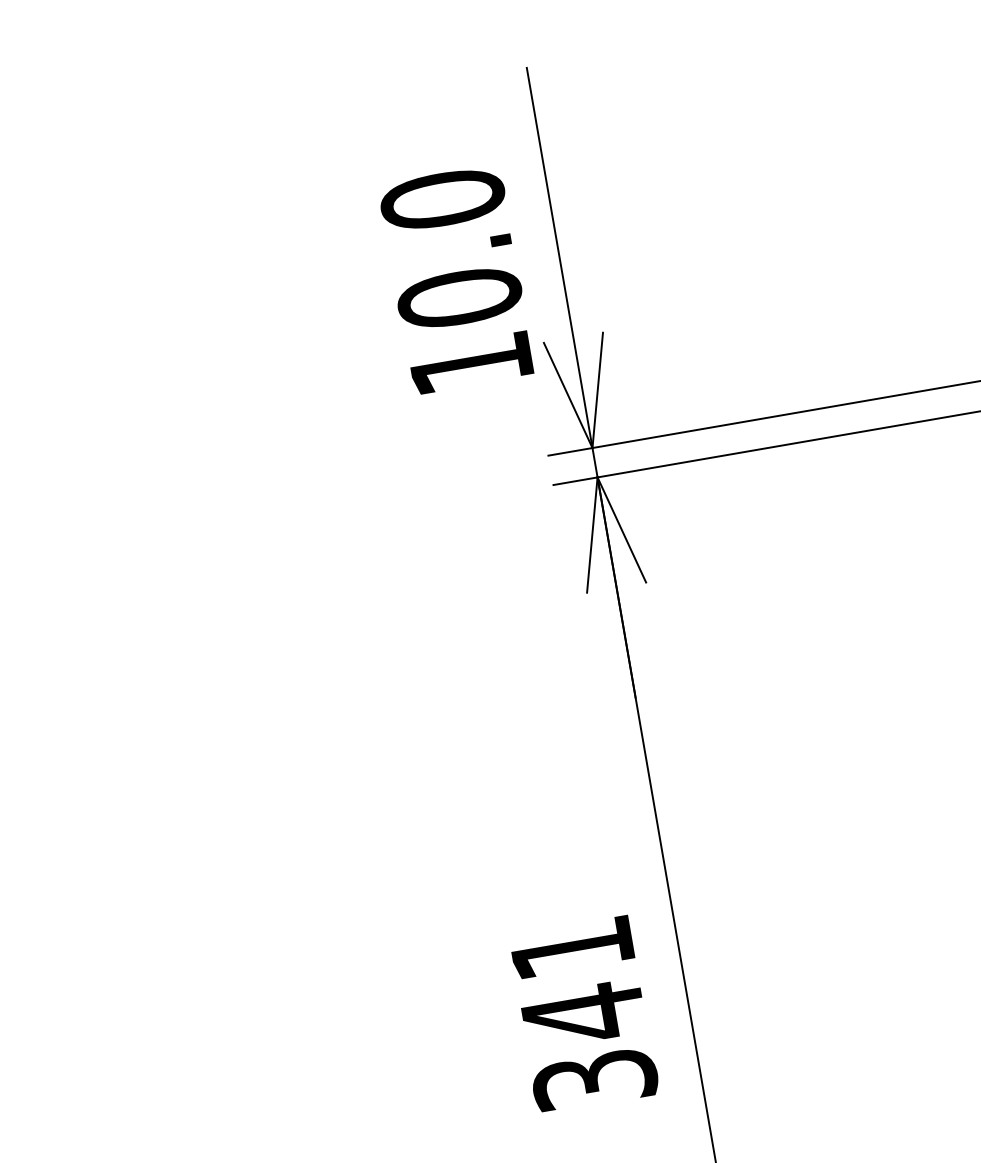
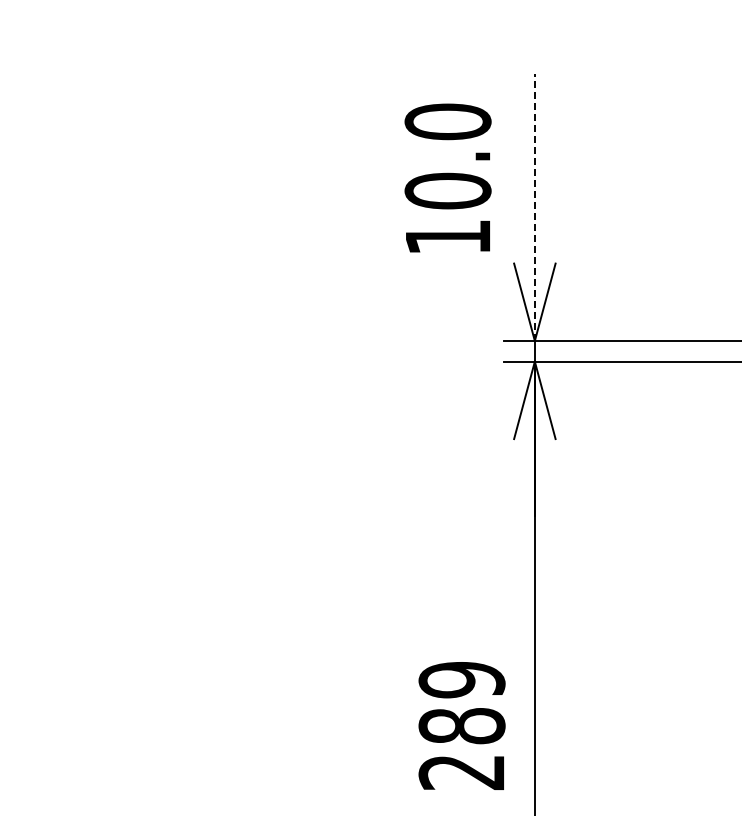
line: (559, 258) -> (534, 207), solid -> dashed
text: (455, 278) -> (447, 177), moved
text: (582, 1013) -> (461, 725), 341 -> 289

